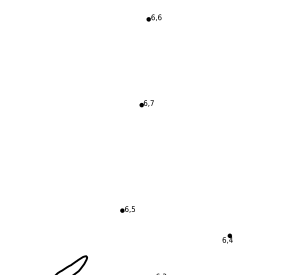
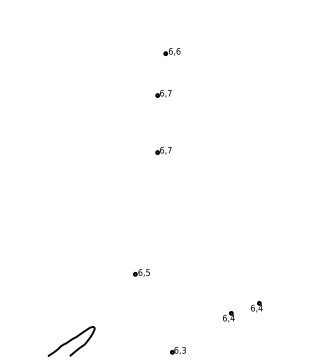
part: (146, 53) -> (163, 93), added
part: (203, 247) -> (228, 316), added

